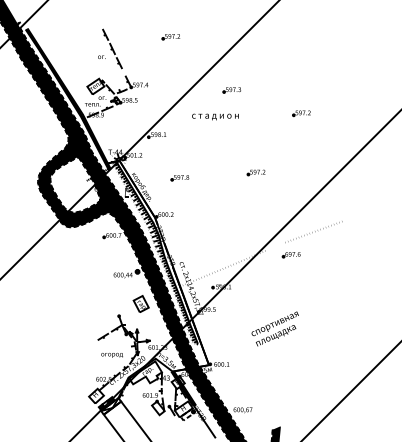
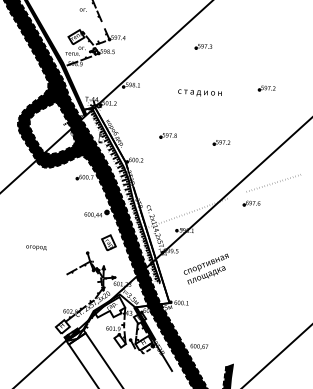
part: (301, 113) -> (266, 88), moved
text: (215, 116) -> (200, 92), moved
part: (255, 172) -> (221, 142), moved
part: (179, 178) -> (167, 136), moved
text: (274, 328) -> (205, 268), moved
text: (111, 355) -> (35, 248), moved

